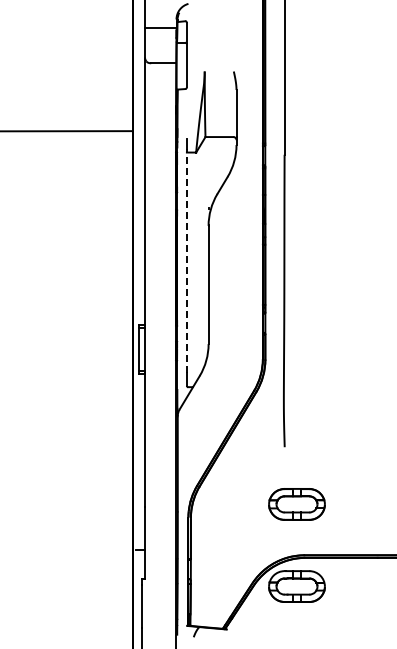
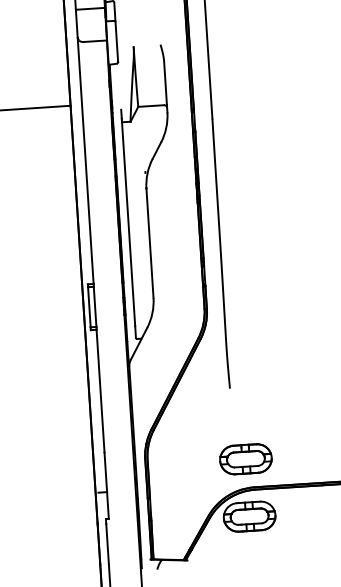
line: (186, 260) -> (128, 222), dashed -> solid
part: (296, 504) -> (245, 459), moved

